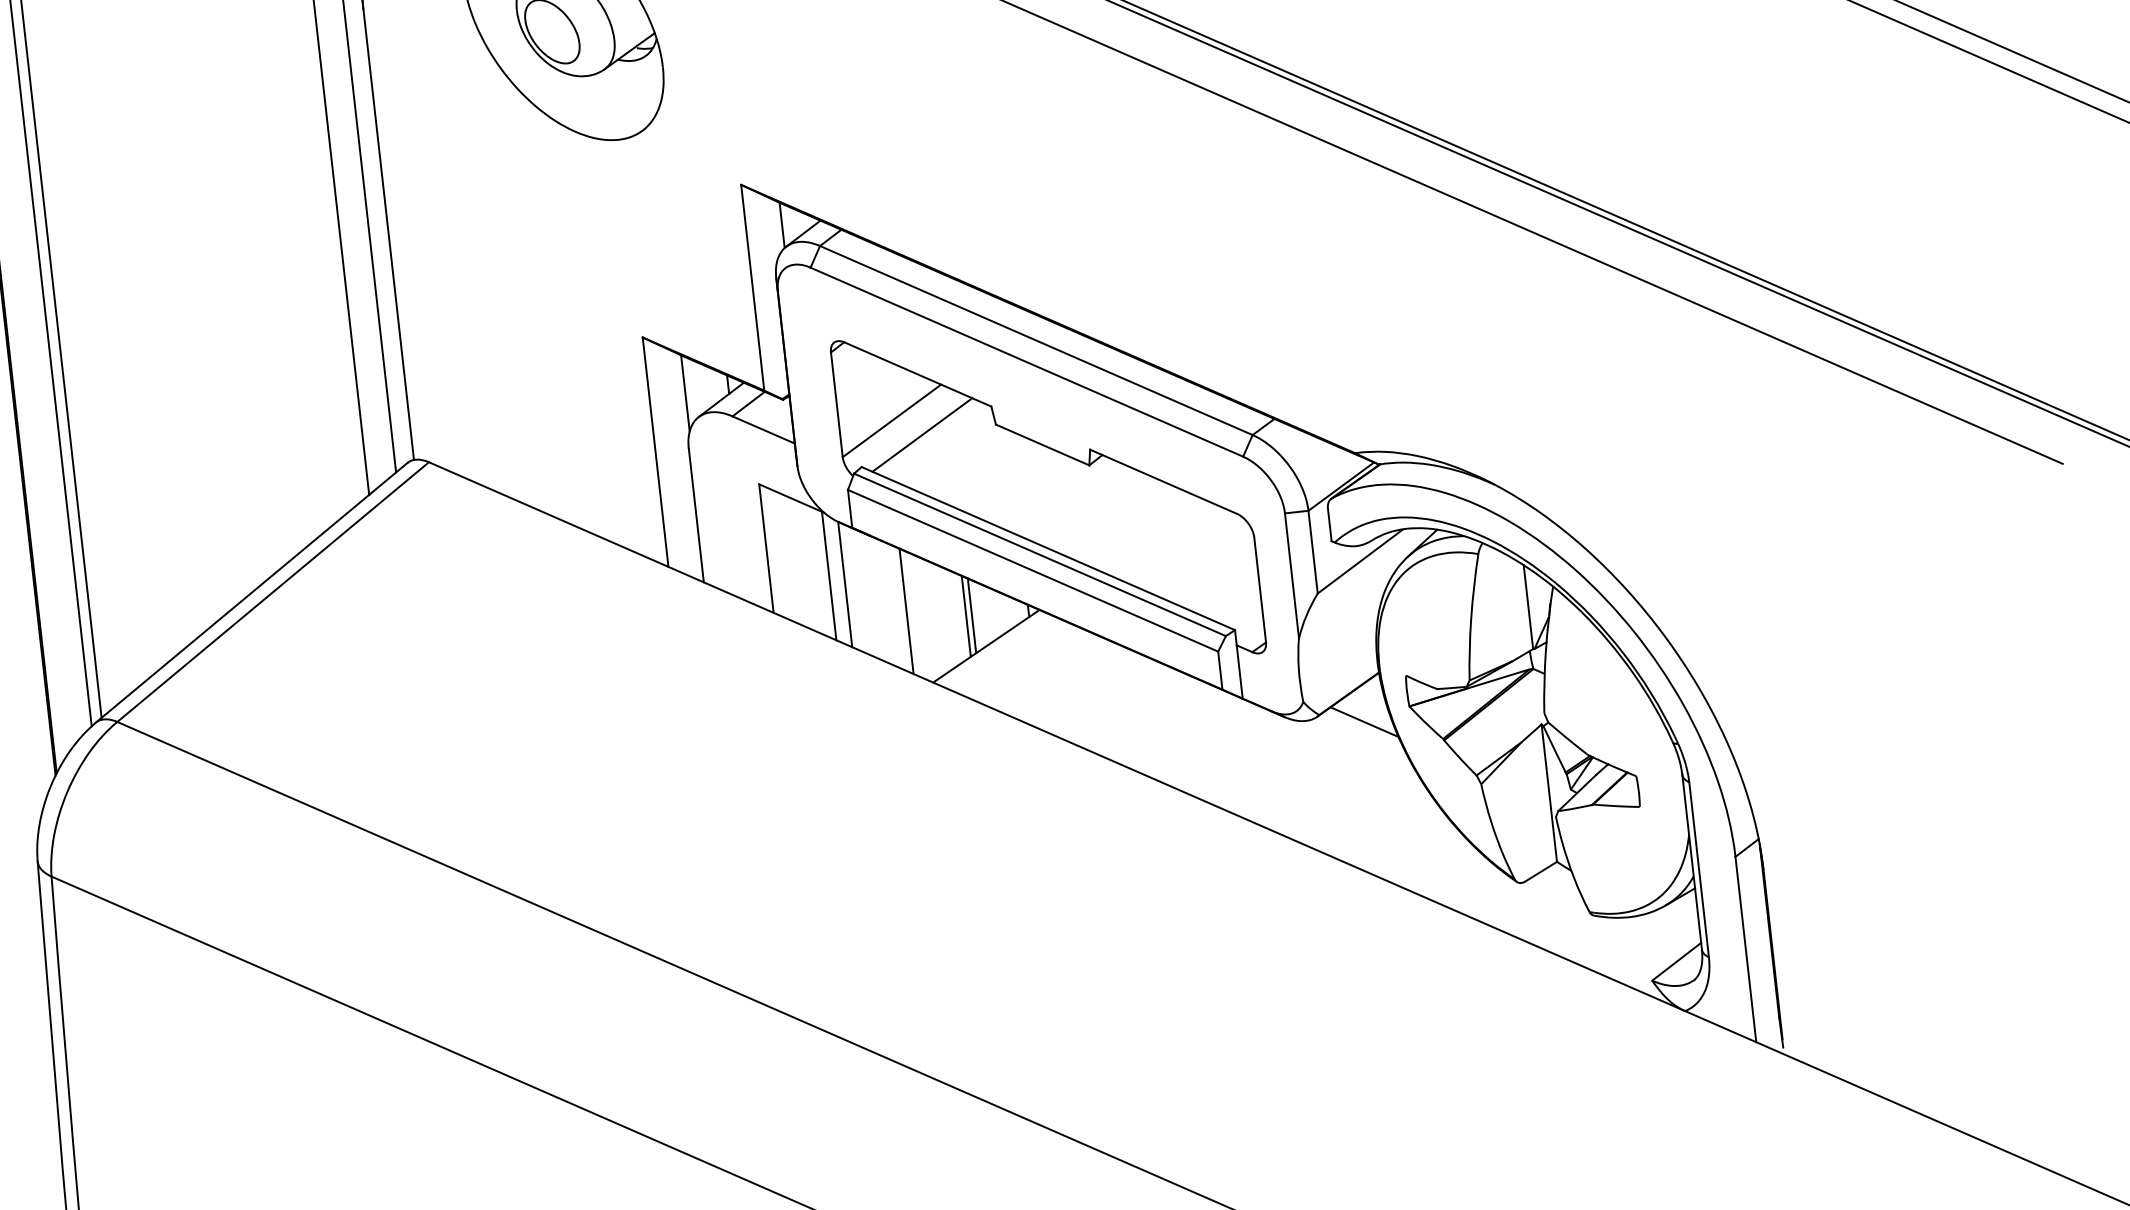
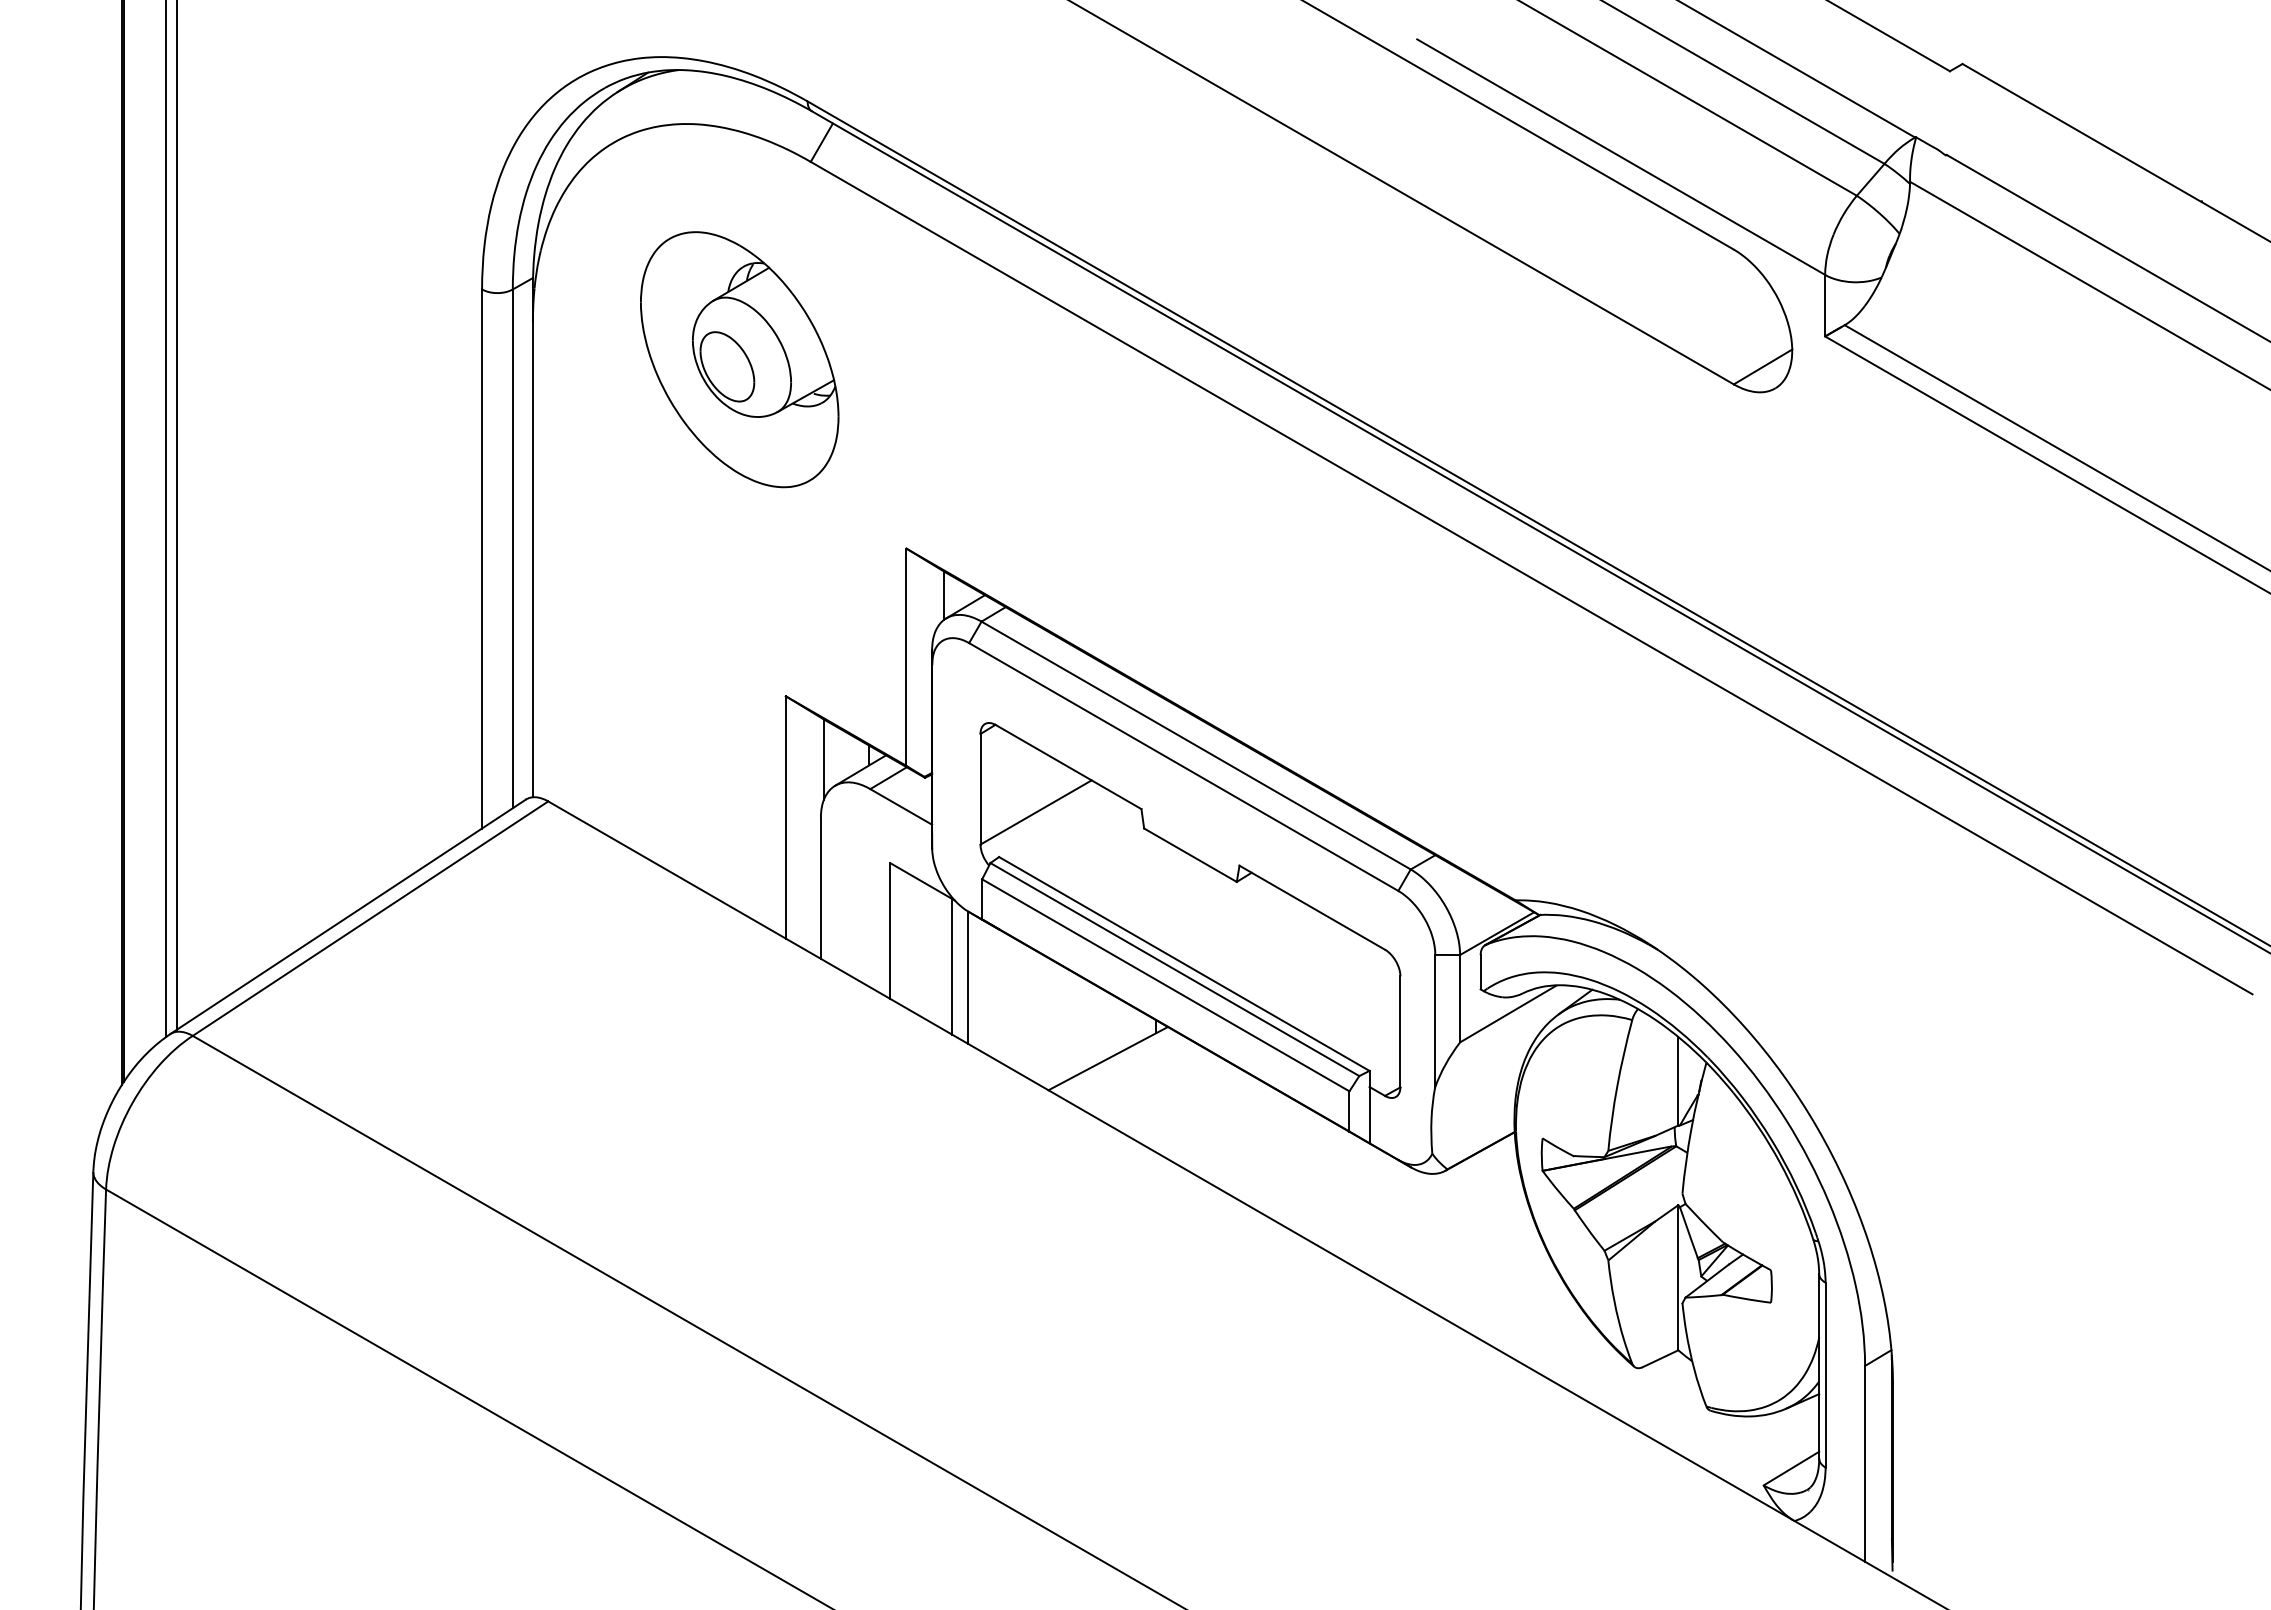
line: (921, 434) -> (1065, 830), removed
line: (906, 610) -> (1029, 1012), removed
line: (965, 615) -> (1090, 1024), removed
line: (971, 615) -> (1096, 1024), removed
line: (1364, 721) -> (1493, 1181), removed

